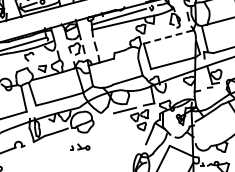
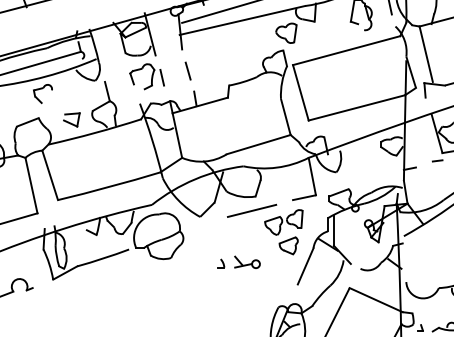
line: (167, 37) -> (344, 51), dashed -> solid
part: (80, 146) -> (239, 260), moved

